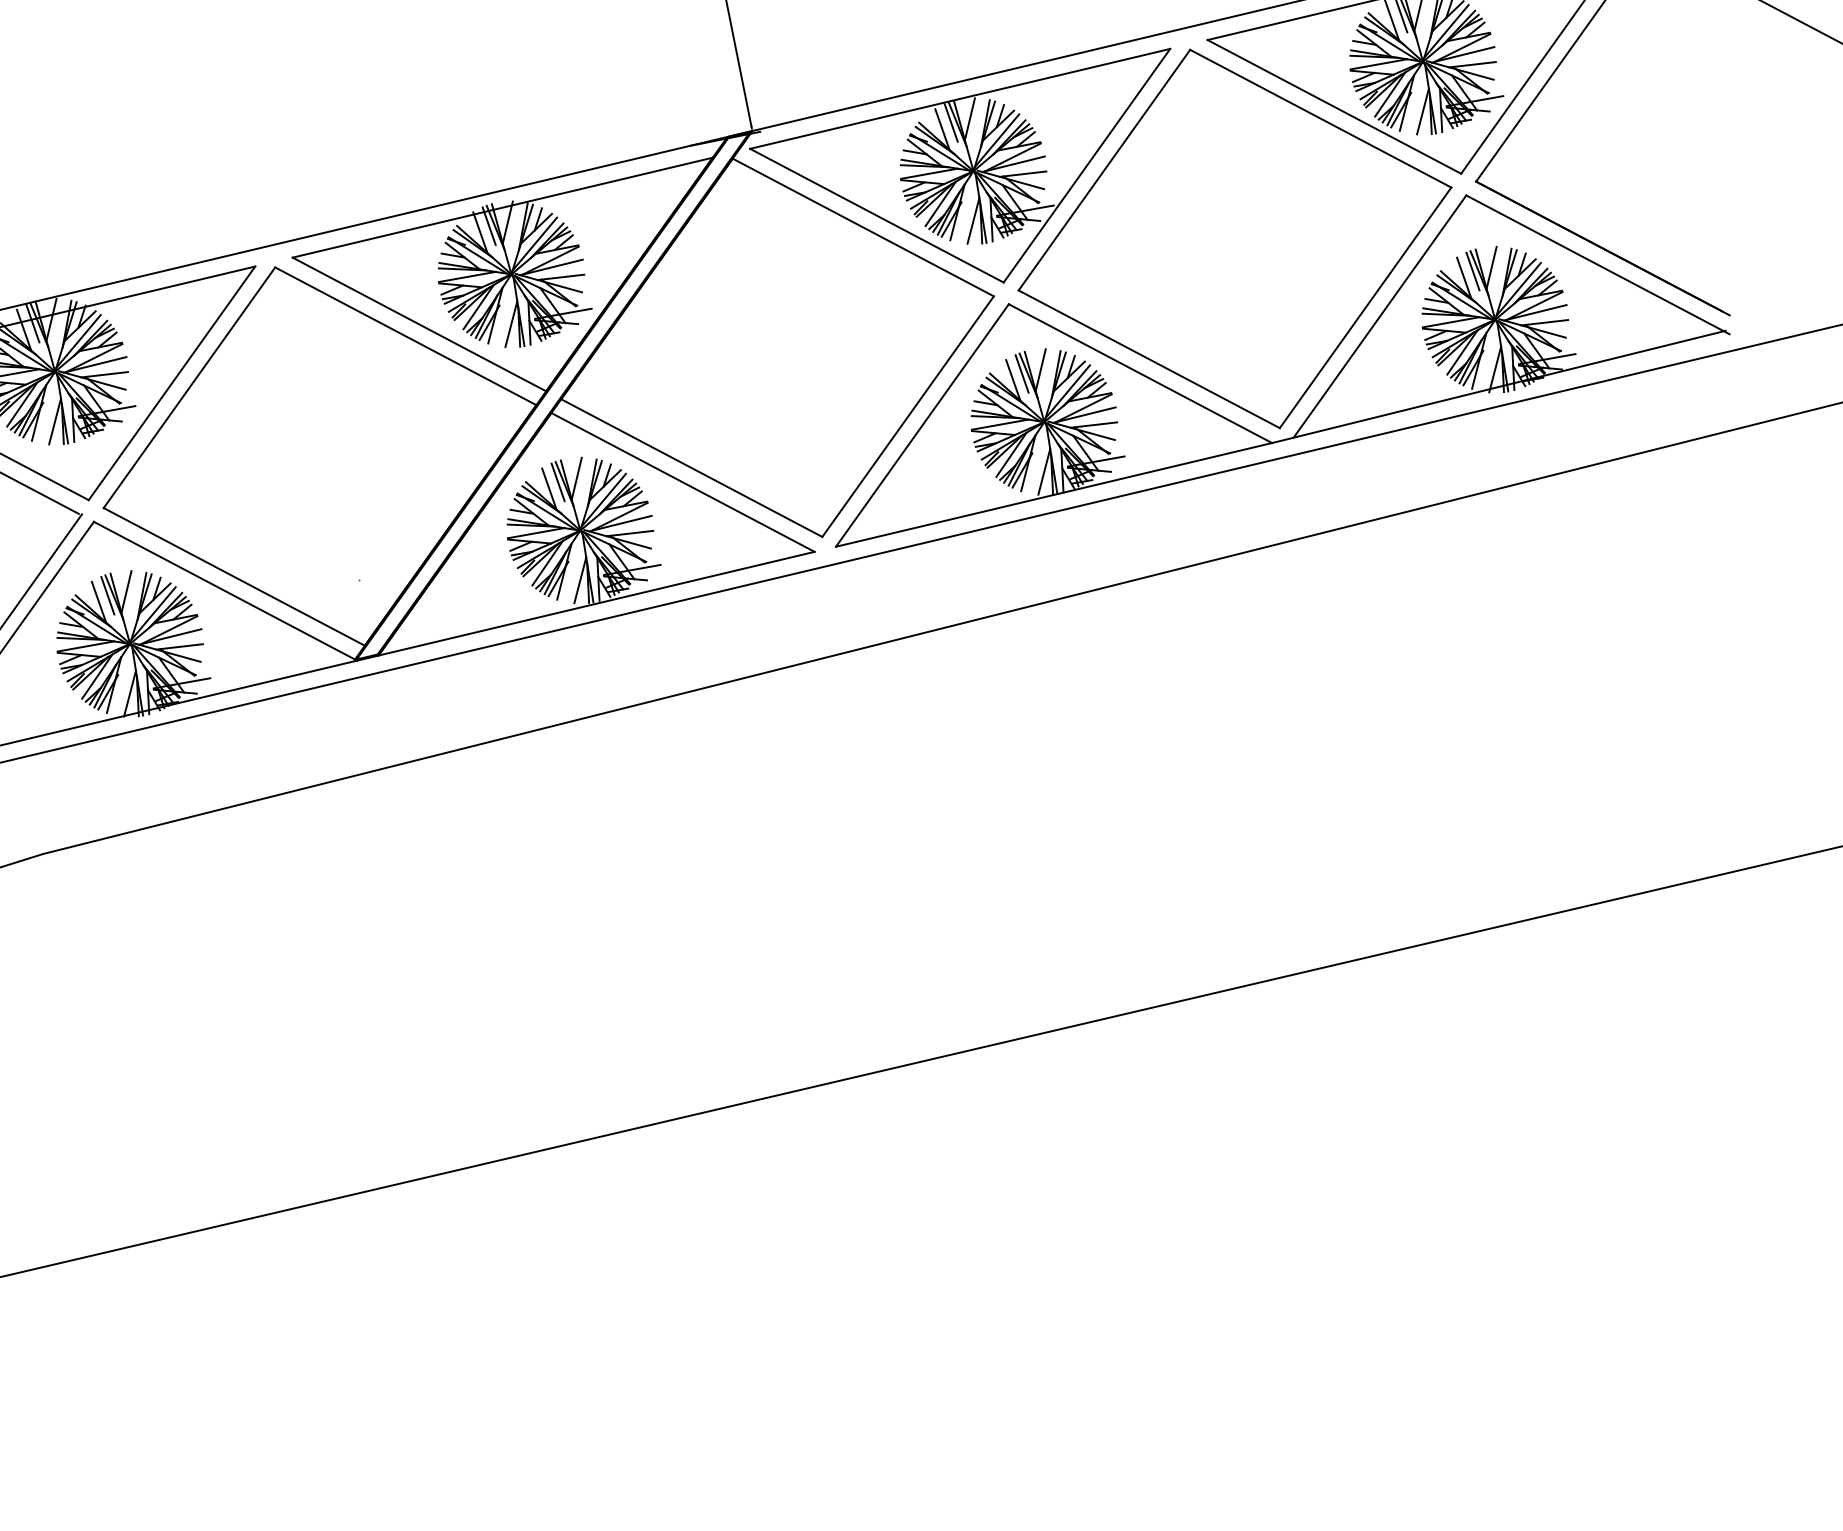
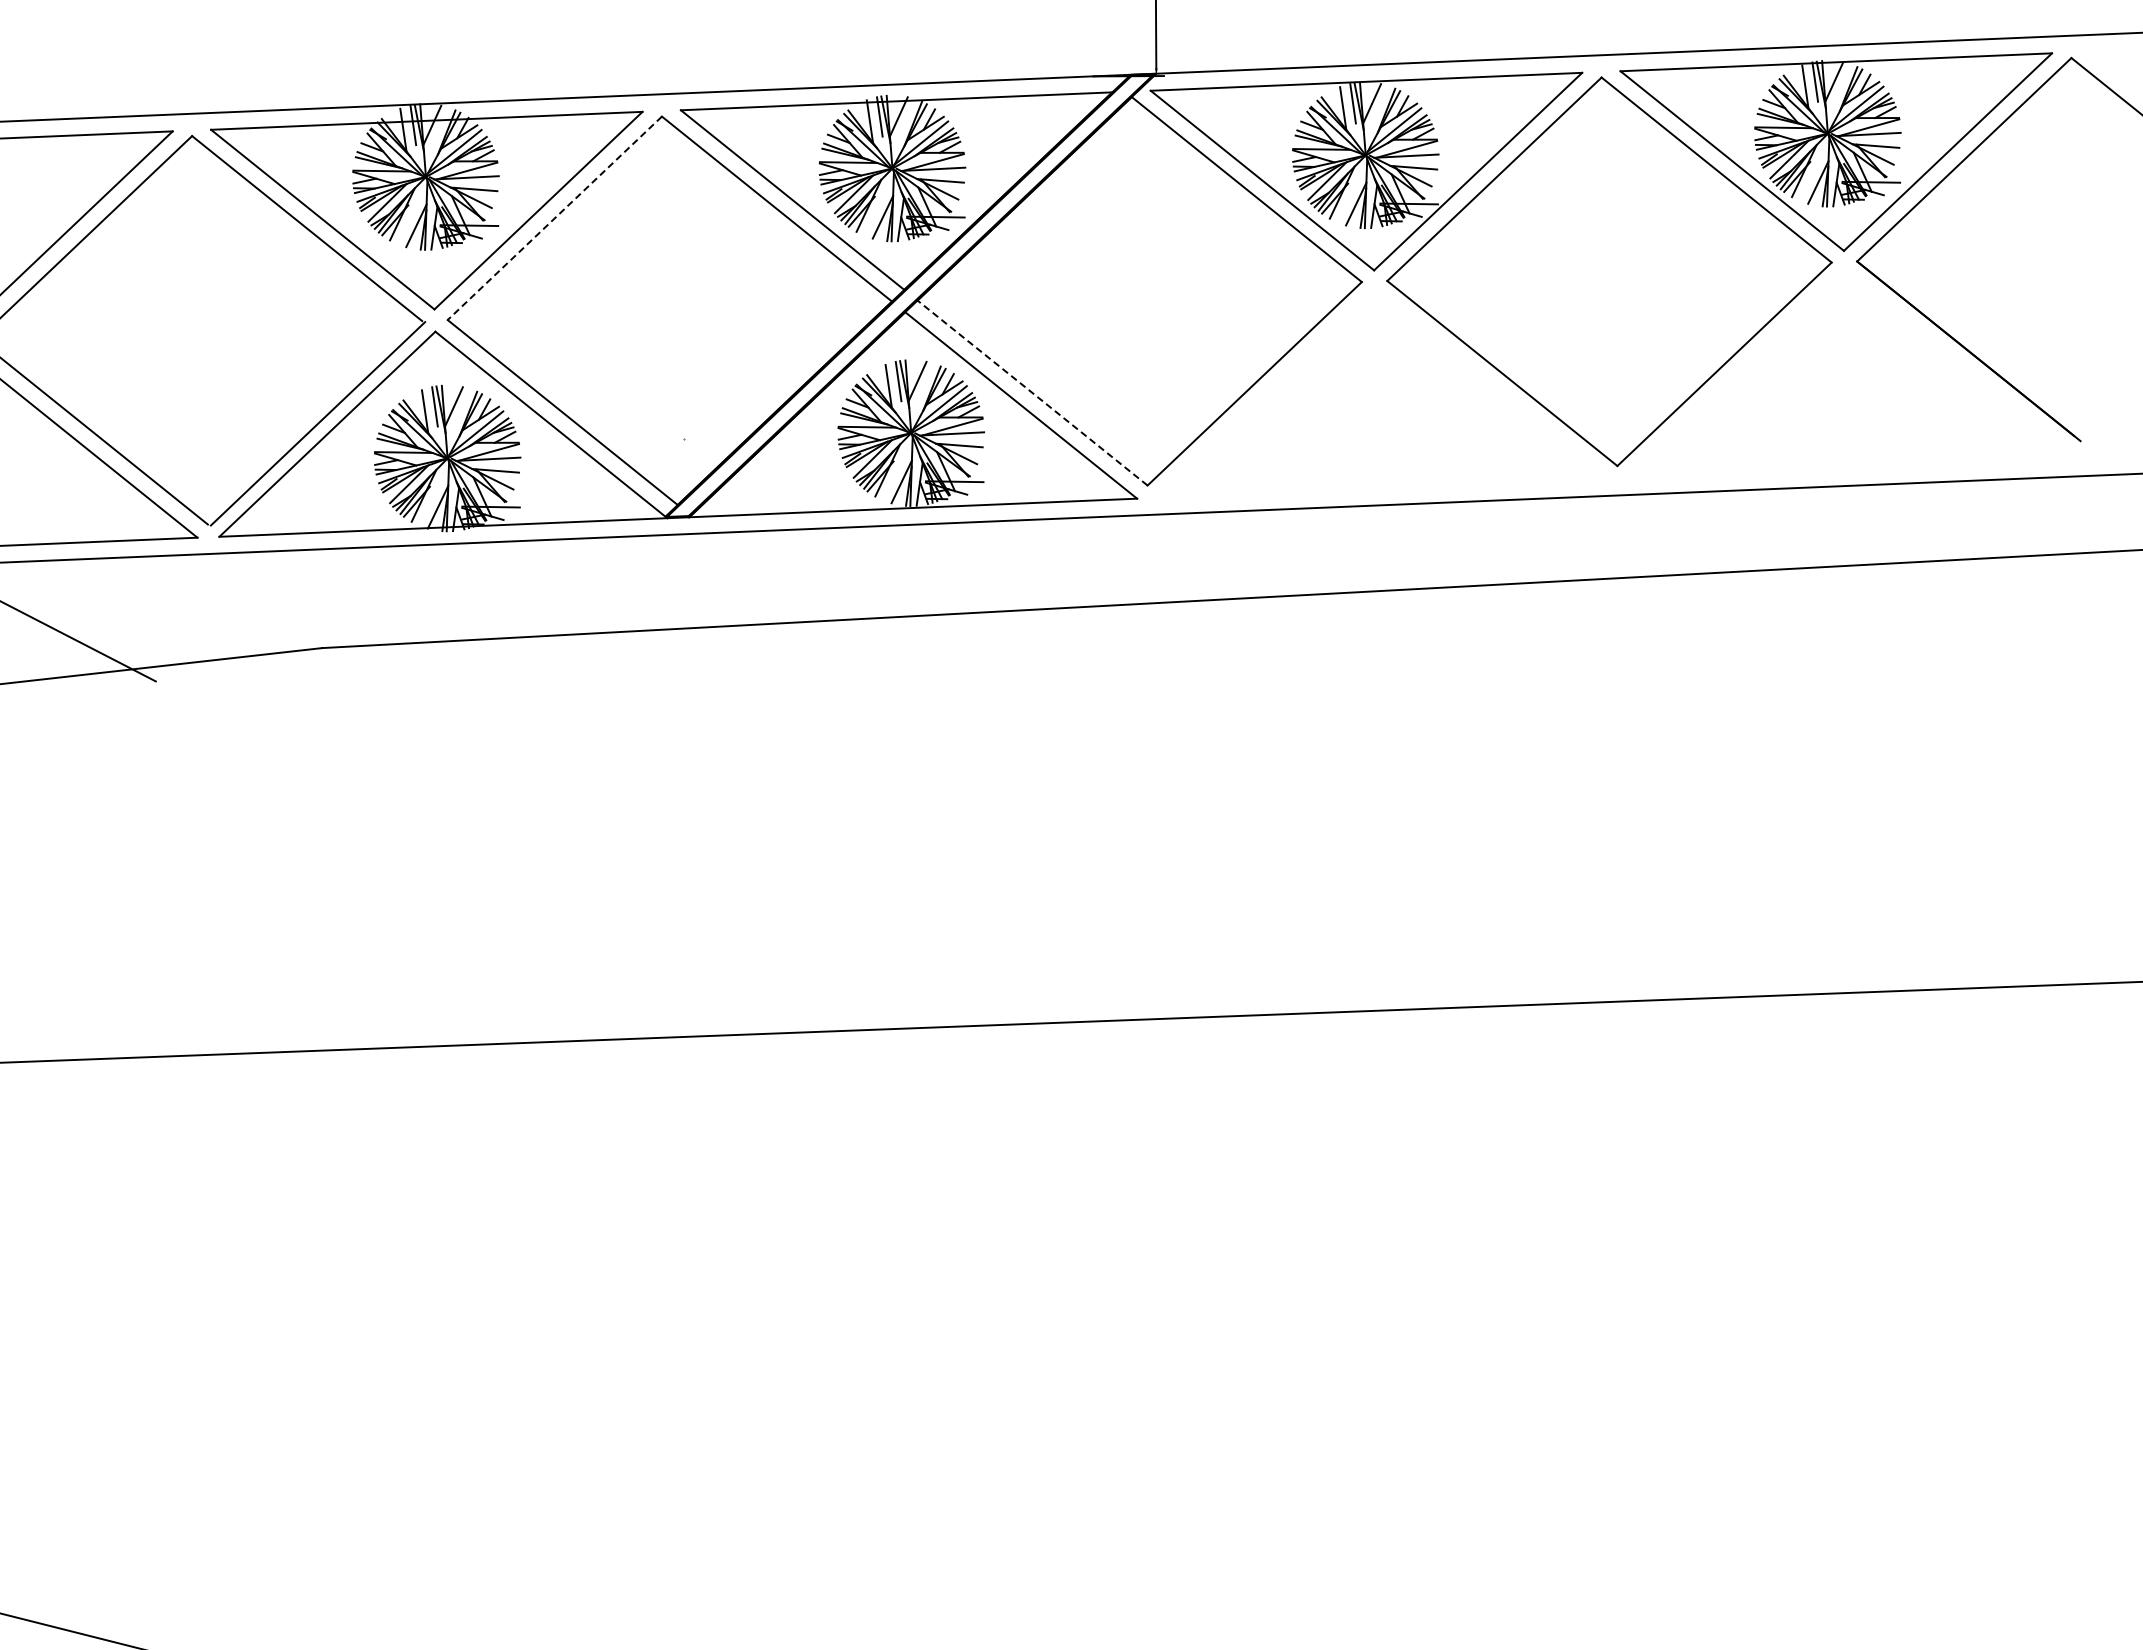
line: (189, 387) -> (554, 218), solid -> dashed
part: (1326, 390) -> (1670, 437), removed
line: (691, 468) -> (1032, 393), solid -> dashed

